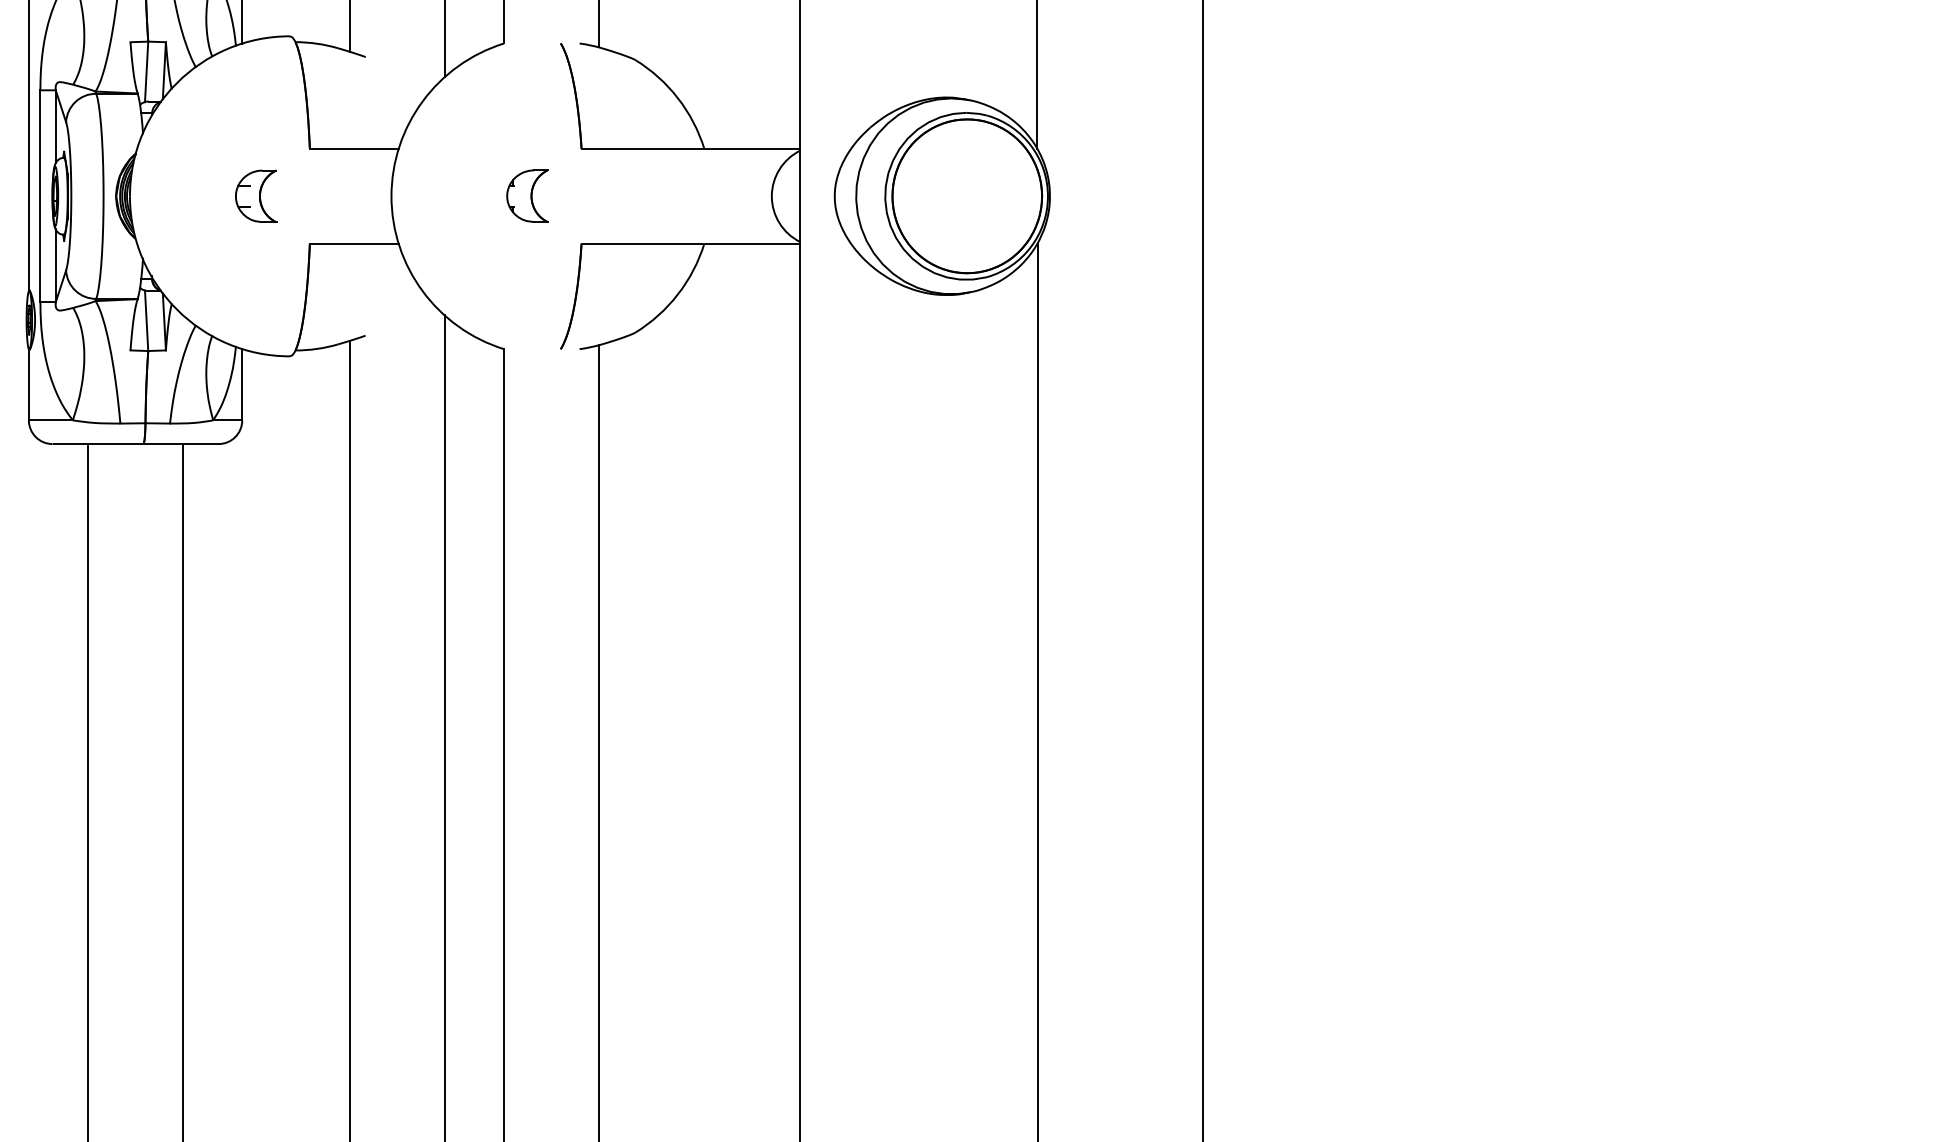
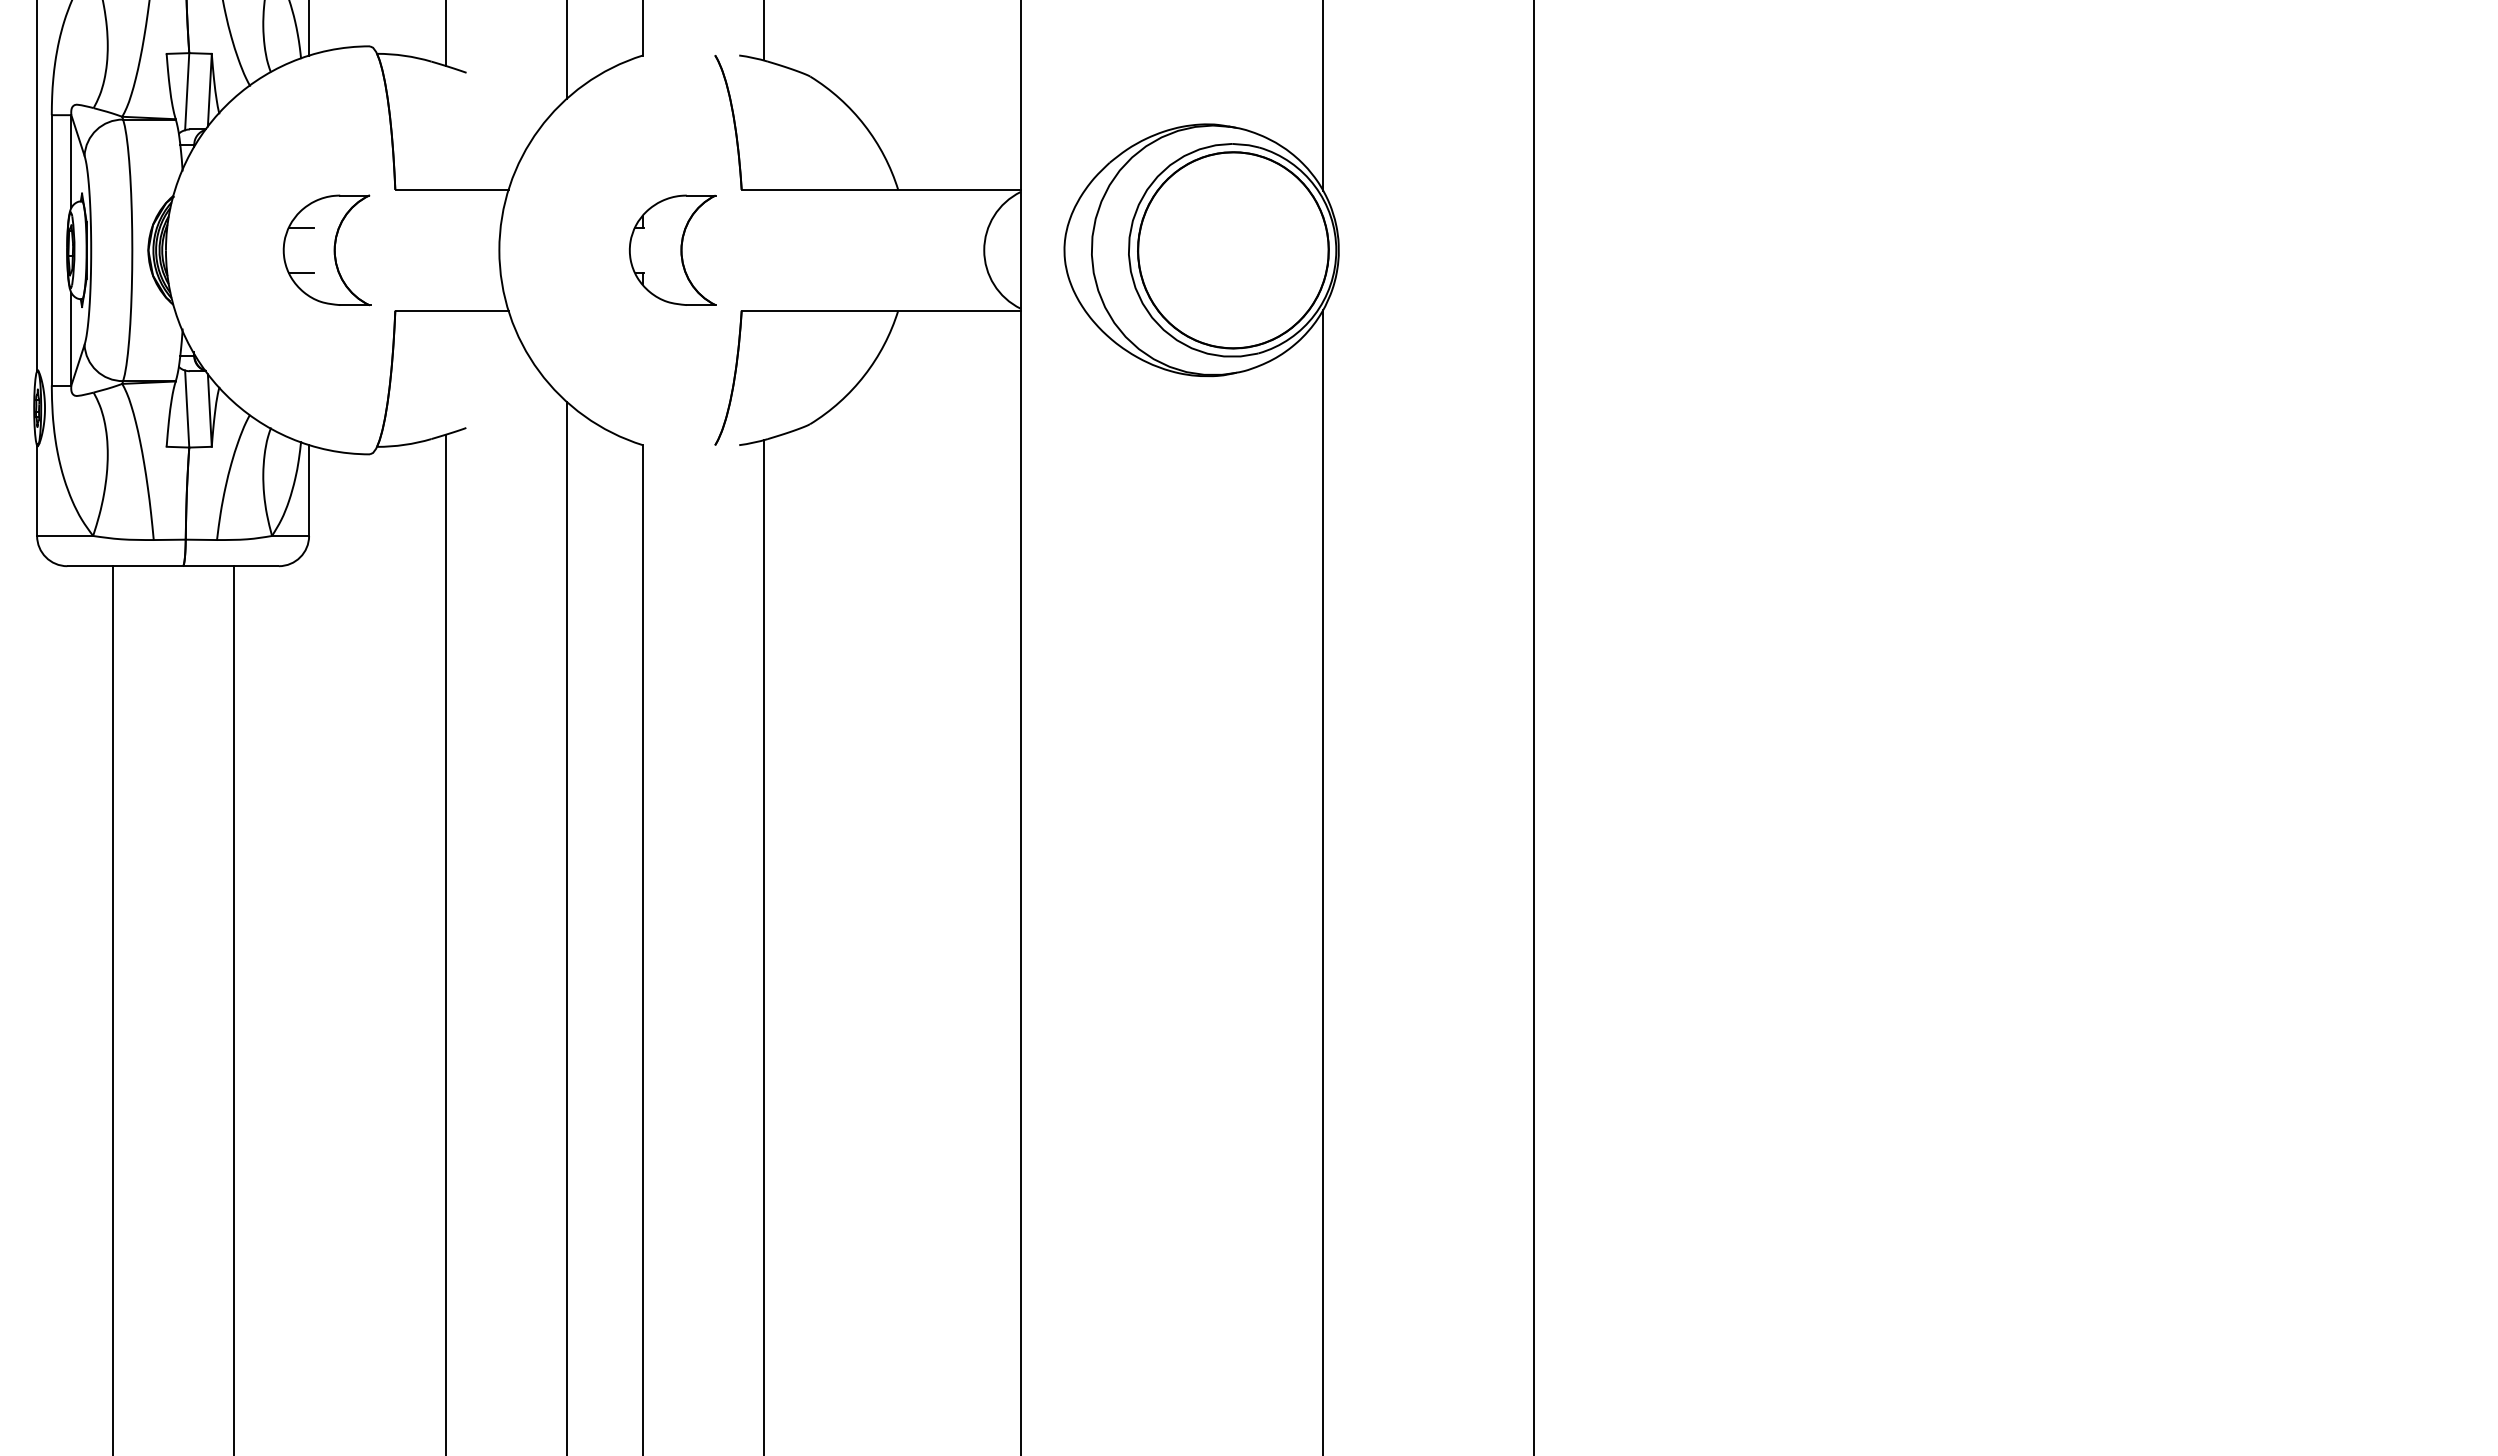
part: (527, 195) -> (672, 249), size x1.67
part: (255, 196) -> (326, 250), size x1.67

